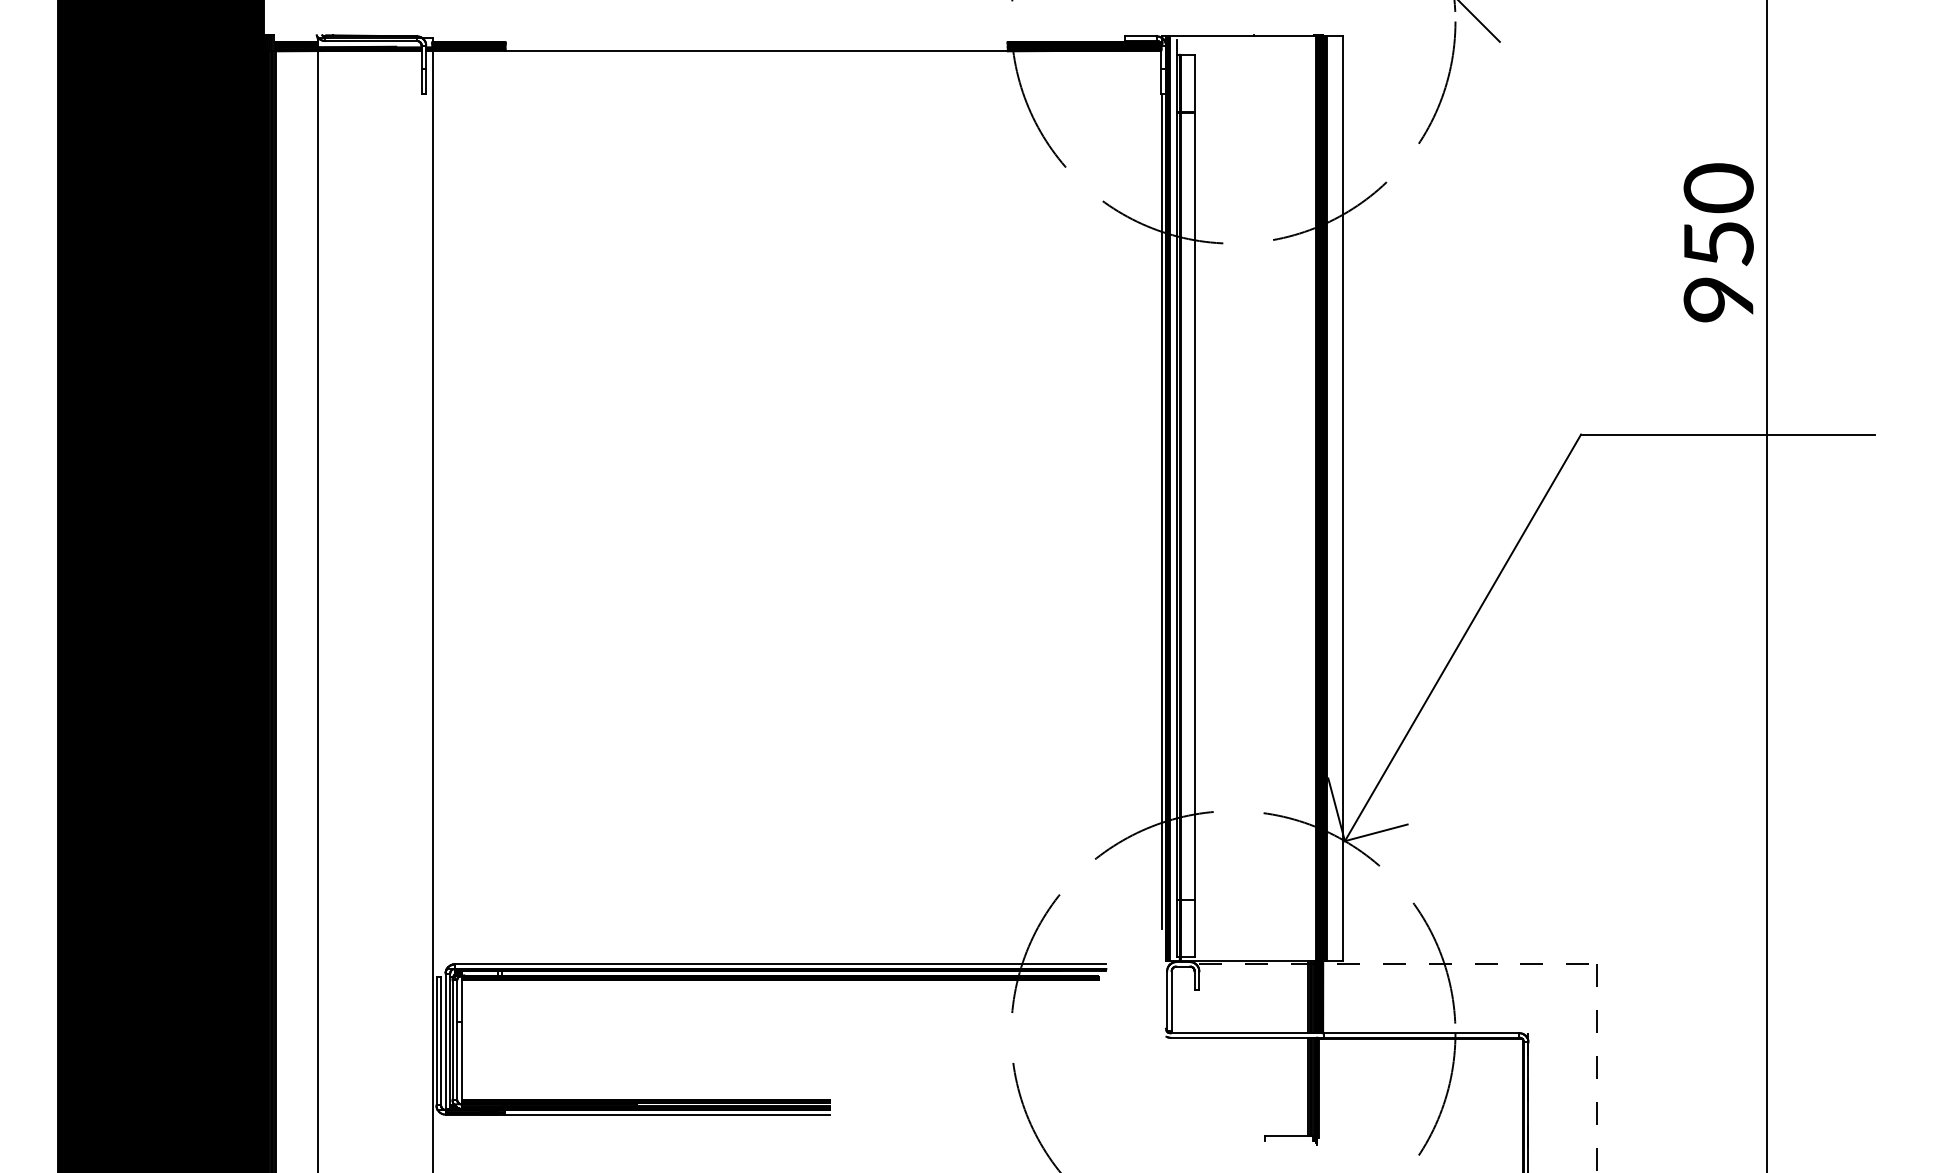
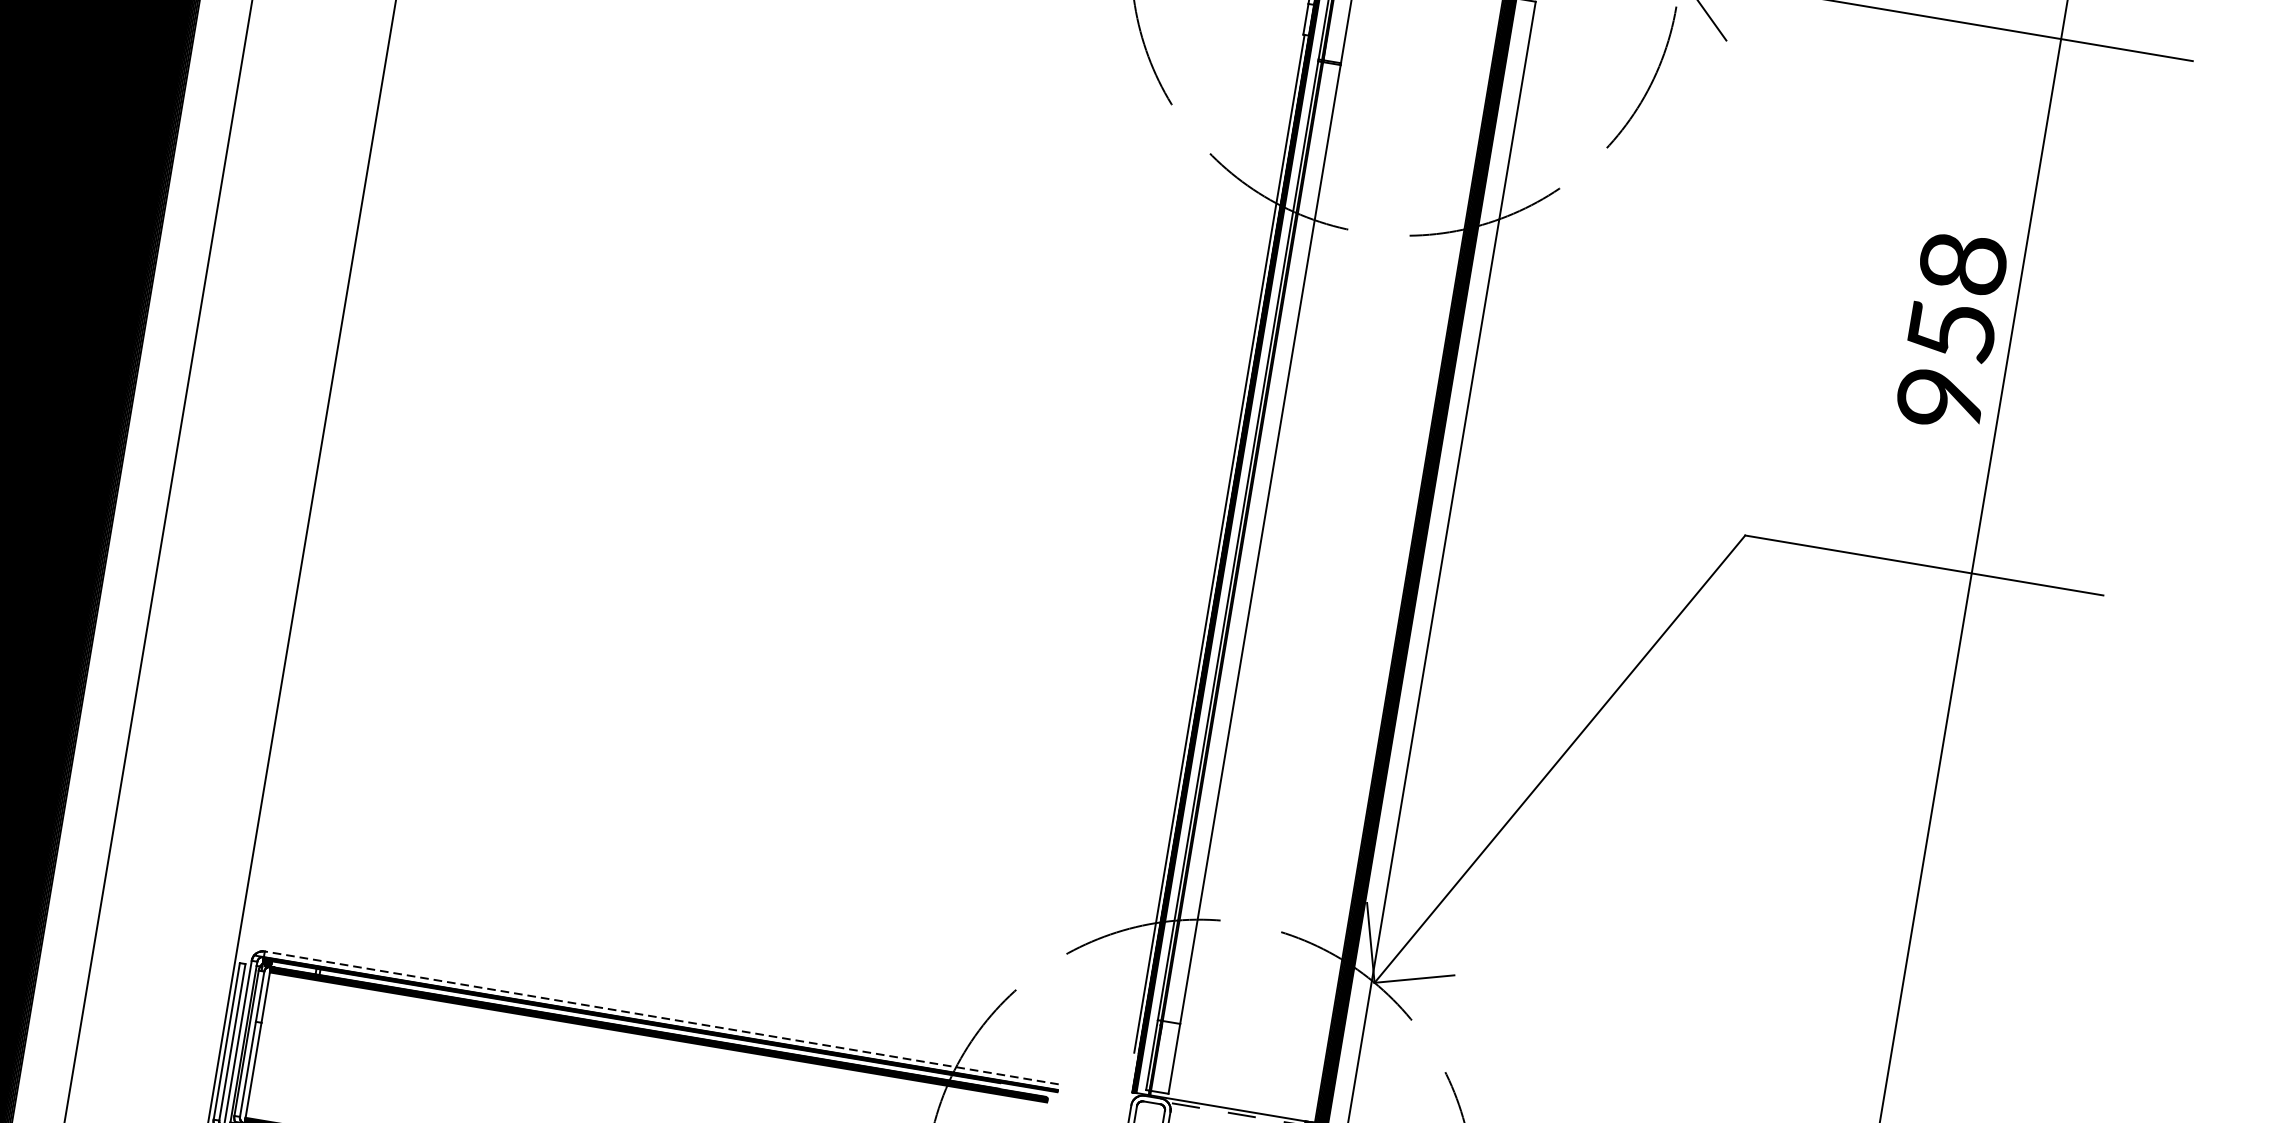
text: (1718, 188) -> (1962, 263), 950 -> 958
line: (780, 964) -> (661, 1018), solid -> dashed

